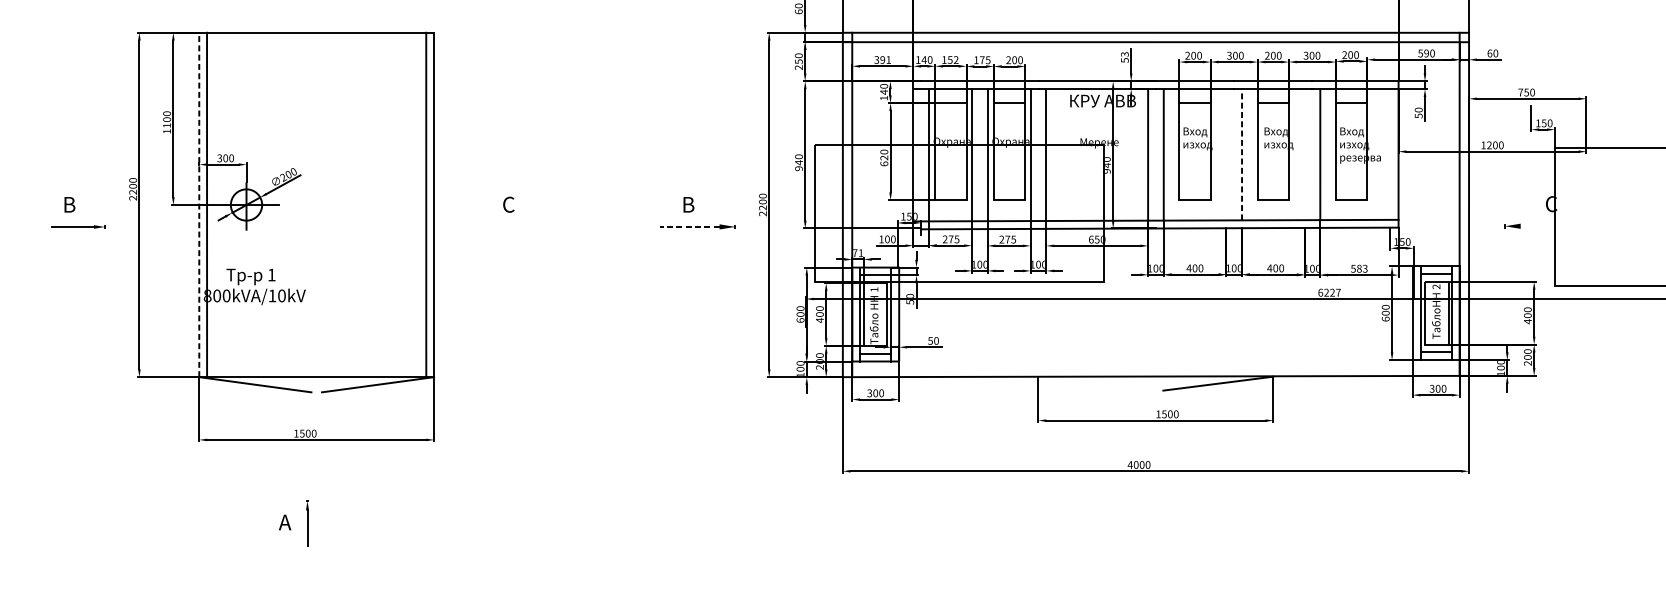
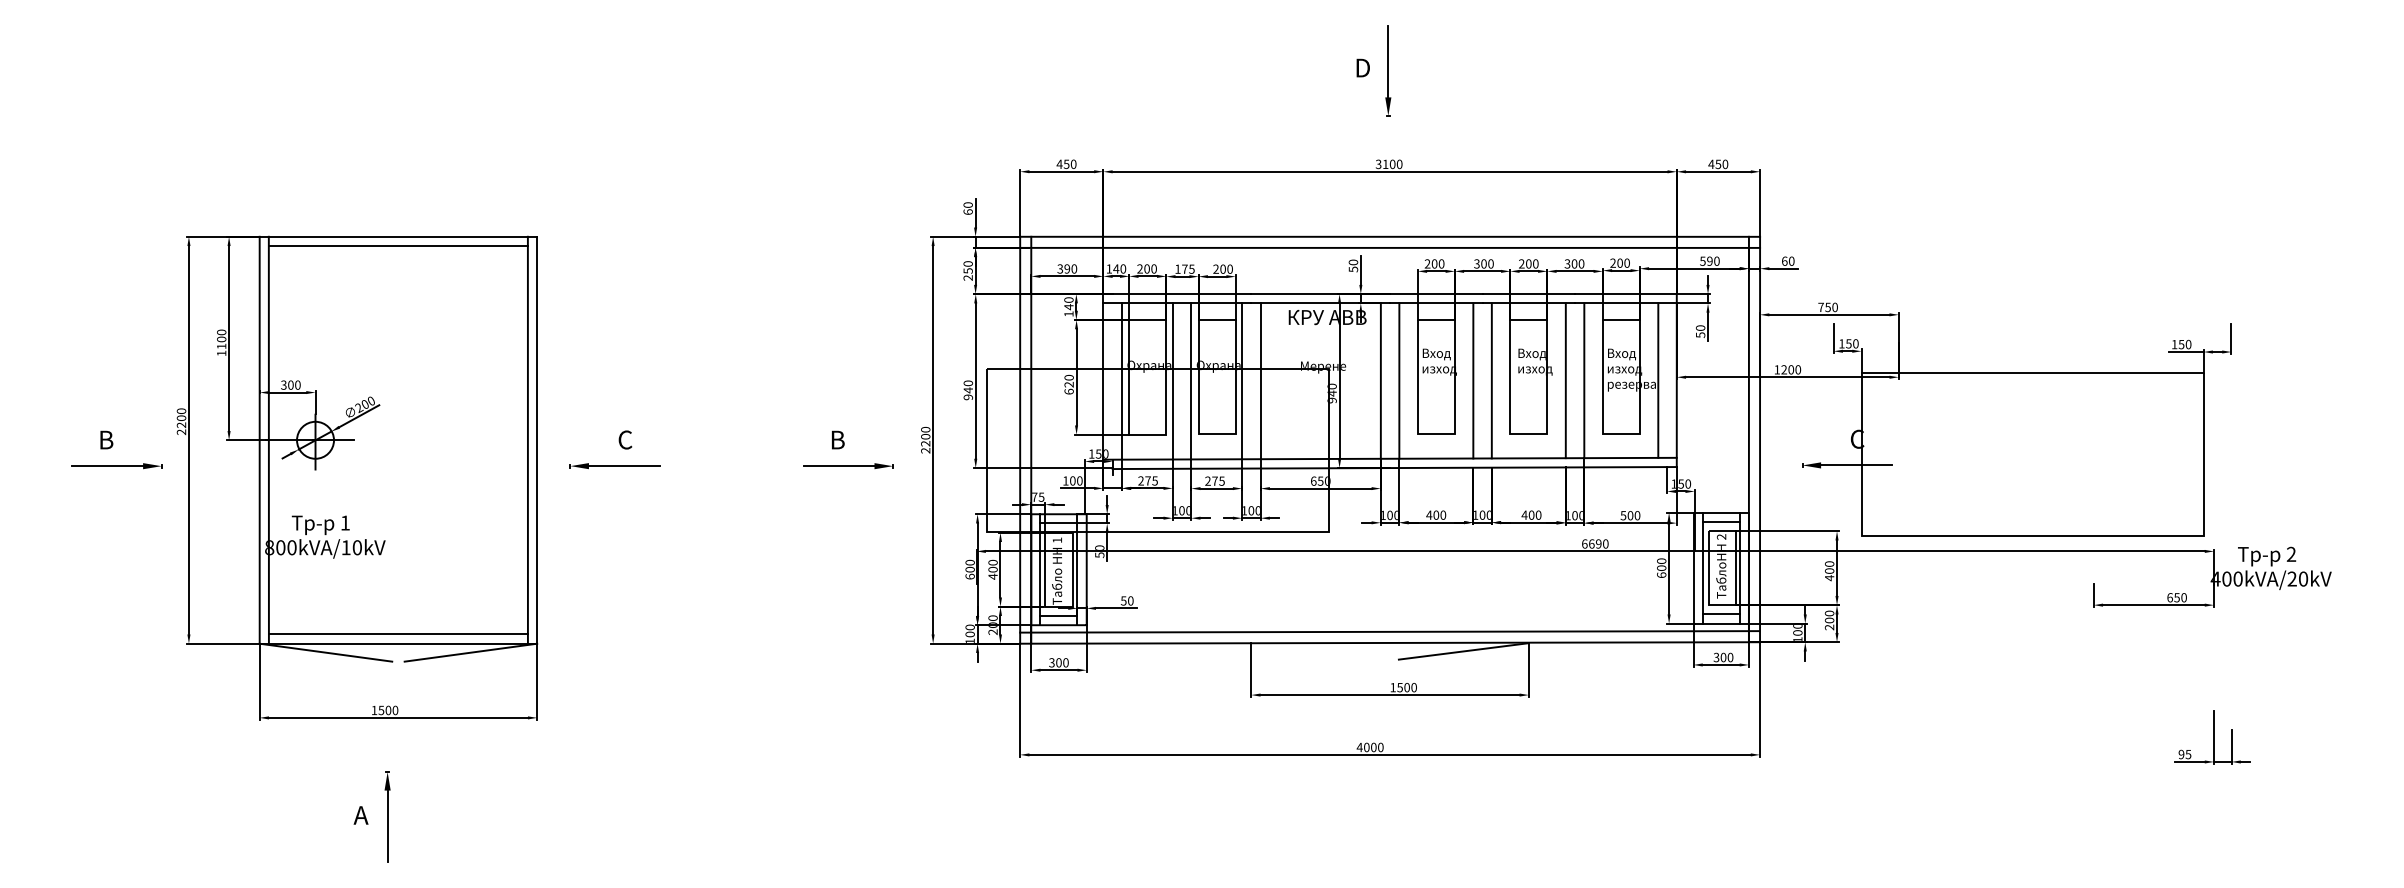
line: (315, 40) -> (397, 246), added
text: (1124, 54) -> (1353, 262), 53 -> 50
text: (888, 59) -> (1074, 268), 391 -> 390
text: (949, 59) -> (1146, 268), 152 -> 200
line: (1226, 154) -> (1473, 380), added
line: (1241, 154) -> (1491, 380), dashed -> solid
line: (1304, 154) -> (1565, 380), added
line: (1383, 154) -> (1658, 380), added
line: (199, 204) -> (259, 439), dashed -> solid
line: (1550, 226) -> (1856, 465), added
part: (78, 227) -> (116, 466), size x1.43
part: (499, 227) -> (614, 466), added
line: (689, 227) -> (838, 466), dashed -> solid
text: (860, 252) -> (1041, 496), 71 -> 75
text: (1361, 268) -> (1633, 515), 583 -> 500
text: (1332, 292) -> (1598, 543), 6227 -> 6690
line: (1156, 366) -> (1390, 631), added
line: (315, 369) -> (397, 634), added
part: (307, 523) -> (387, 816), size x1.67

